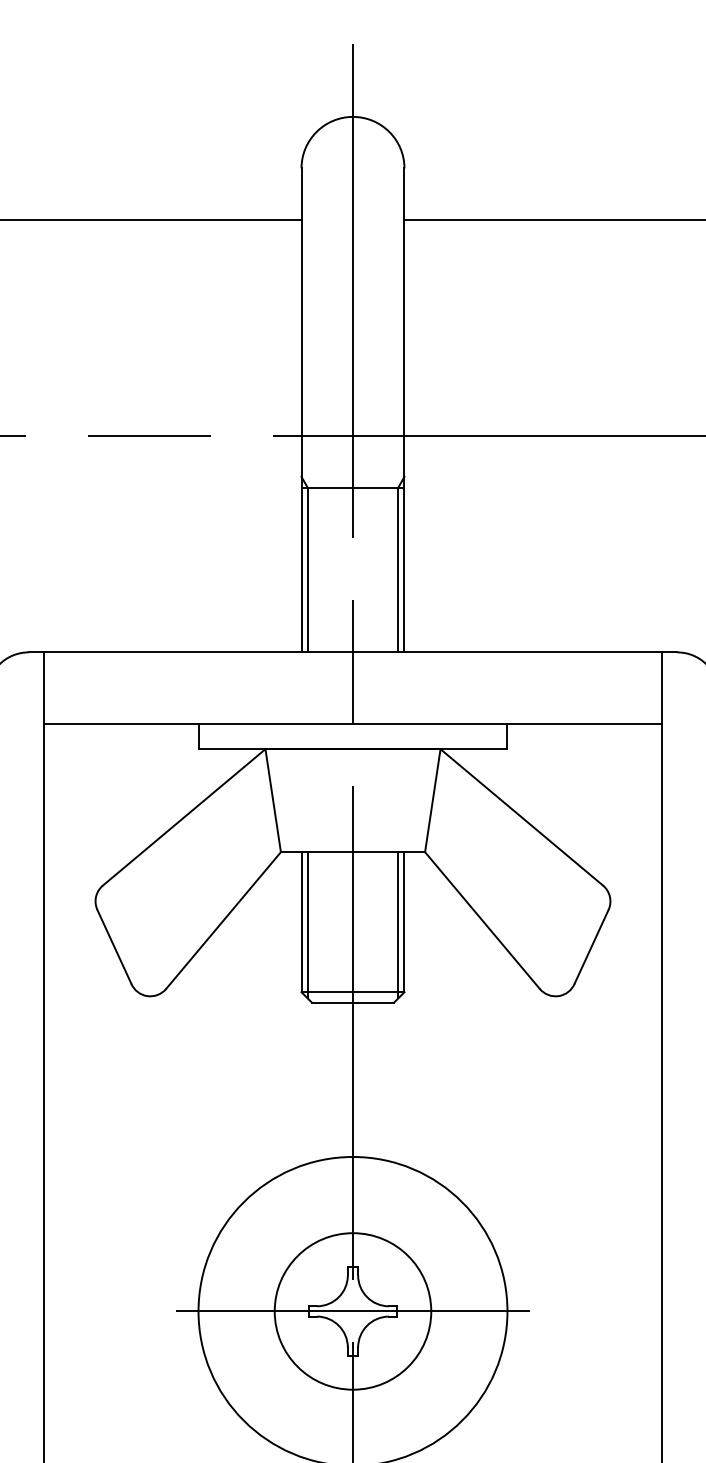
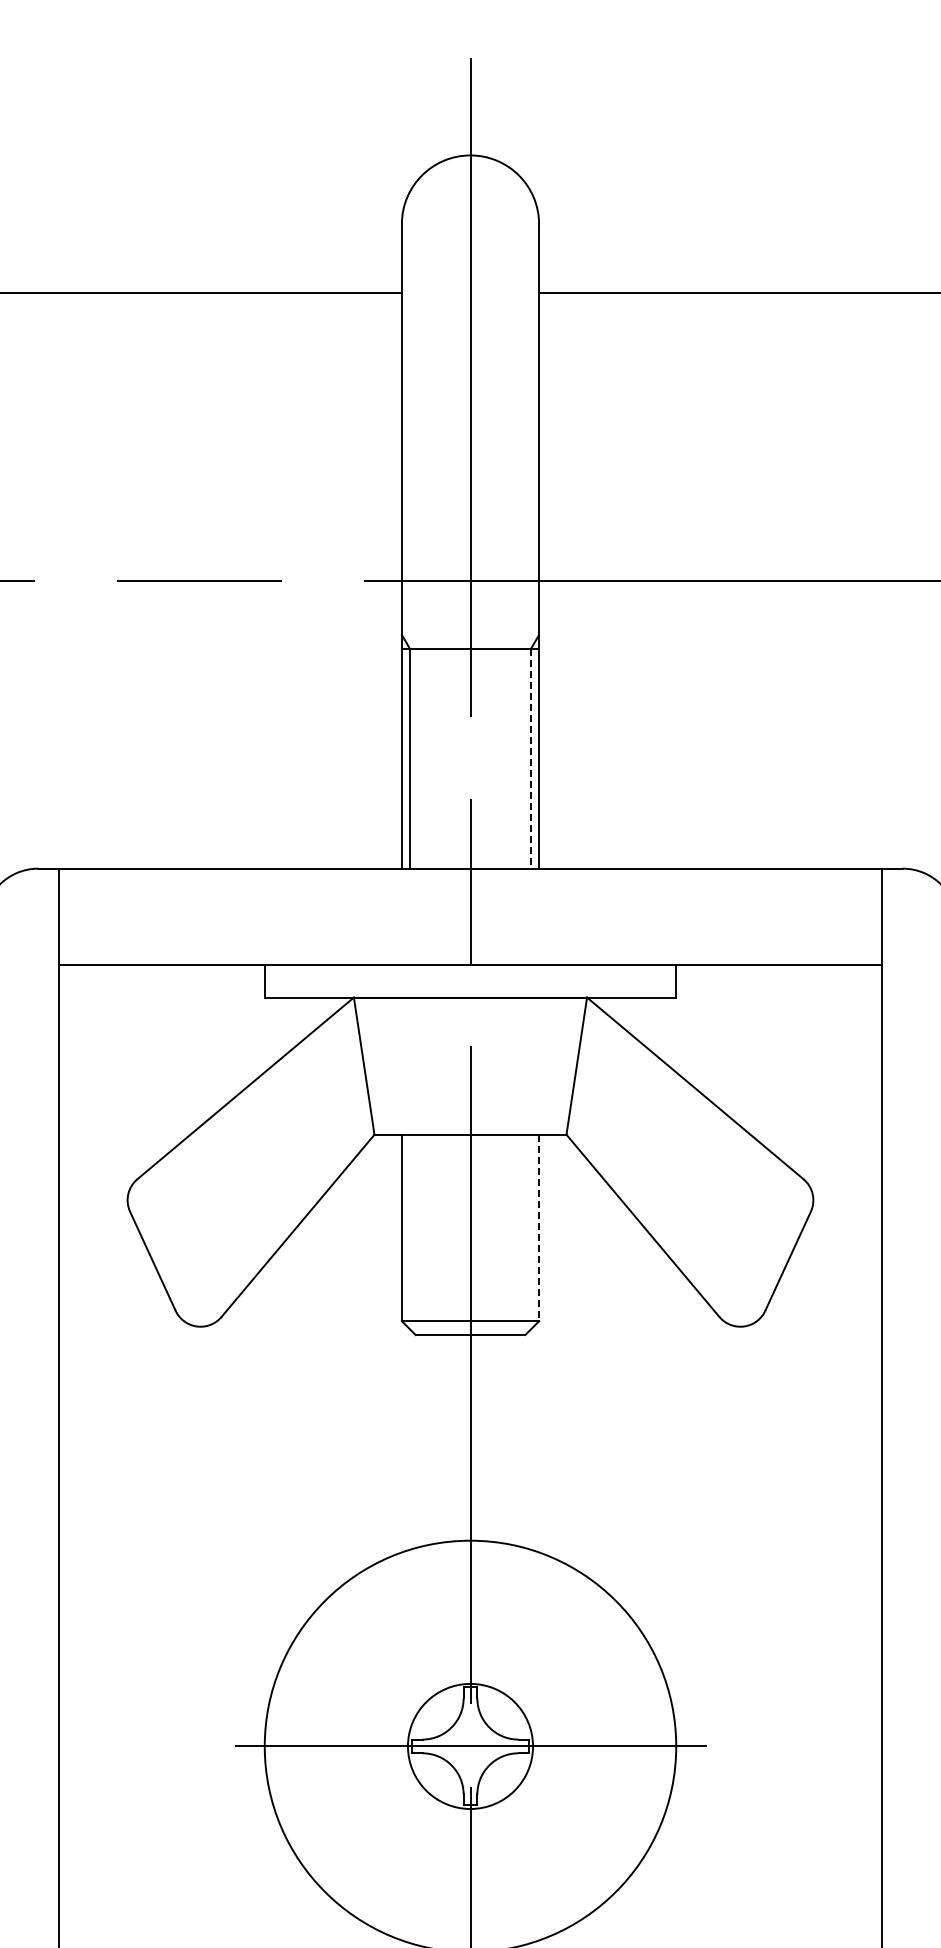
line: (398, 569) -> (530, 758), solid -> dashed
line: (404, 922) -> (539, 1228), solid -> dashed
line: (307, 924) -> (410, 1231), removed
line: (398, 924) -> (530, 1231), removed
circle: (353, 1311) -> (470, 1746), size x0.6

